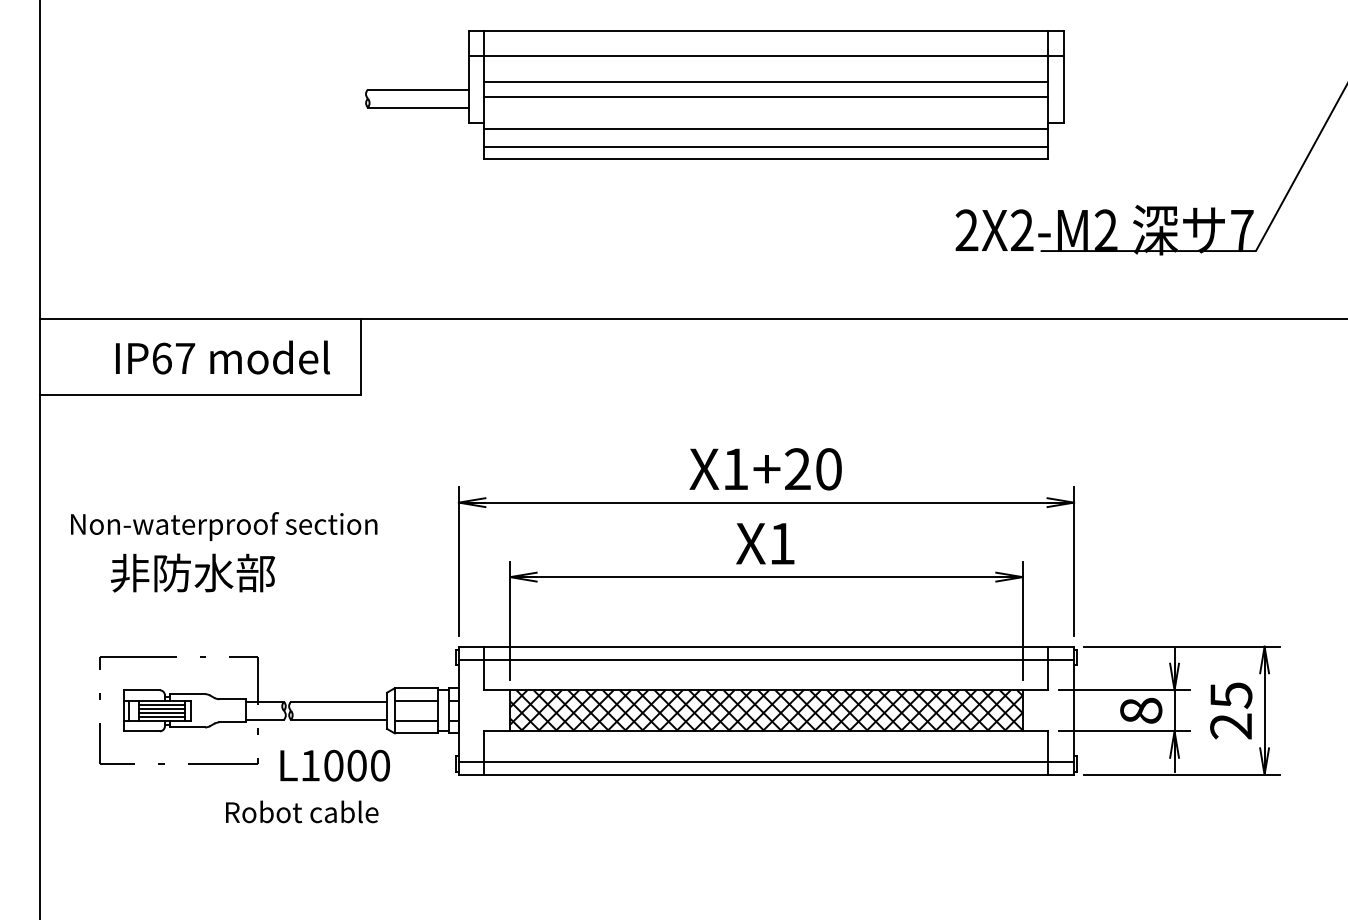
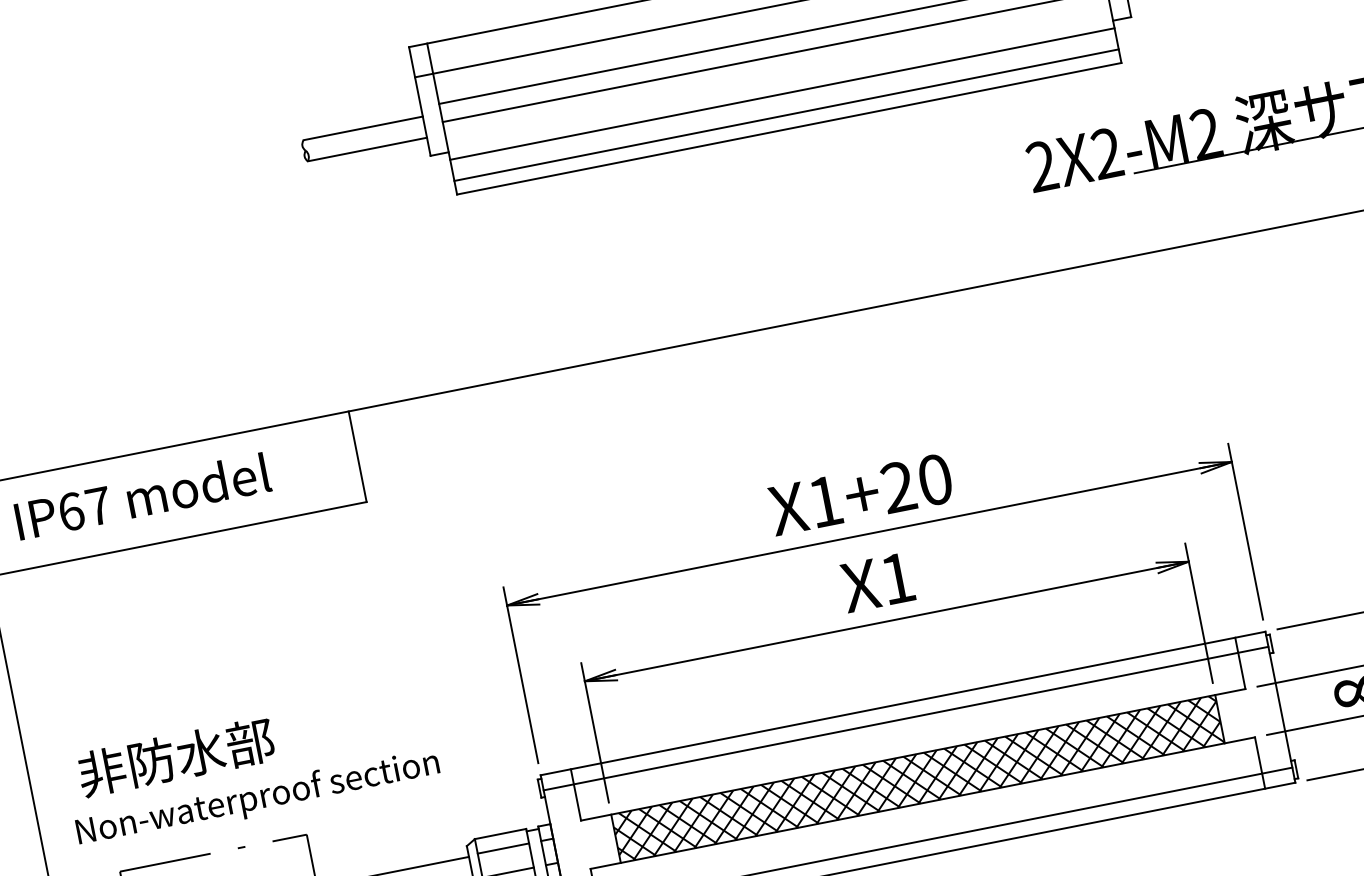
text: (222, 357) -> (142, 496), moved
text: (224, 526) -> (258, 799), moved
text: (192, 572) -> (175, 756), moved

